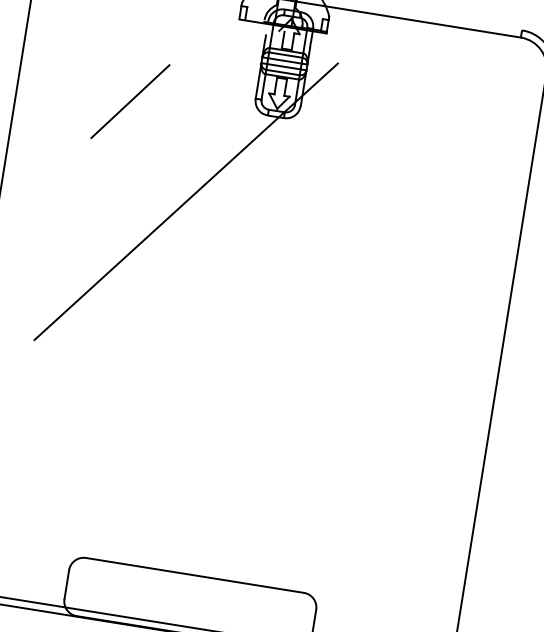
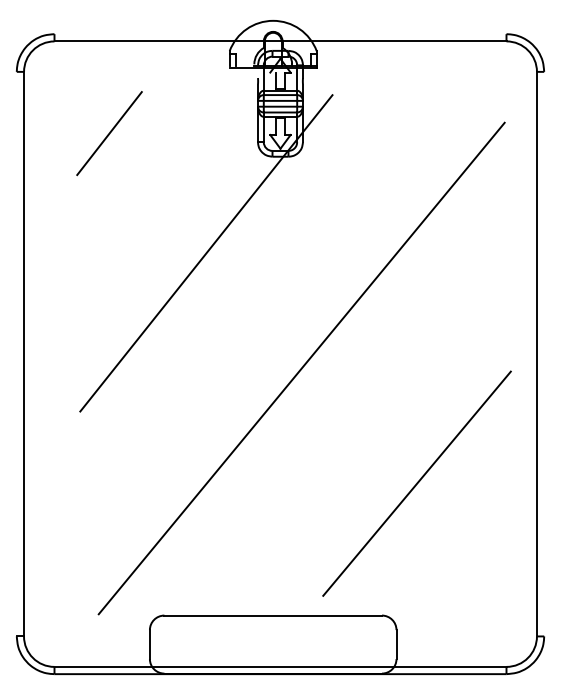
line: (130, 101) -> (109, 133), moved
line: (263, 332) -> (301, 368), added
line: (359, 466) -> (416, 483), added

